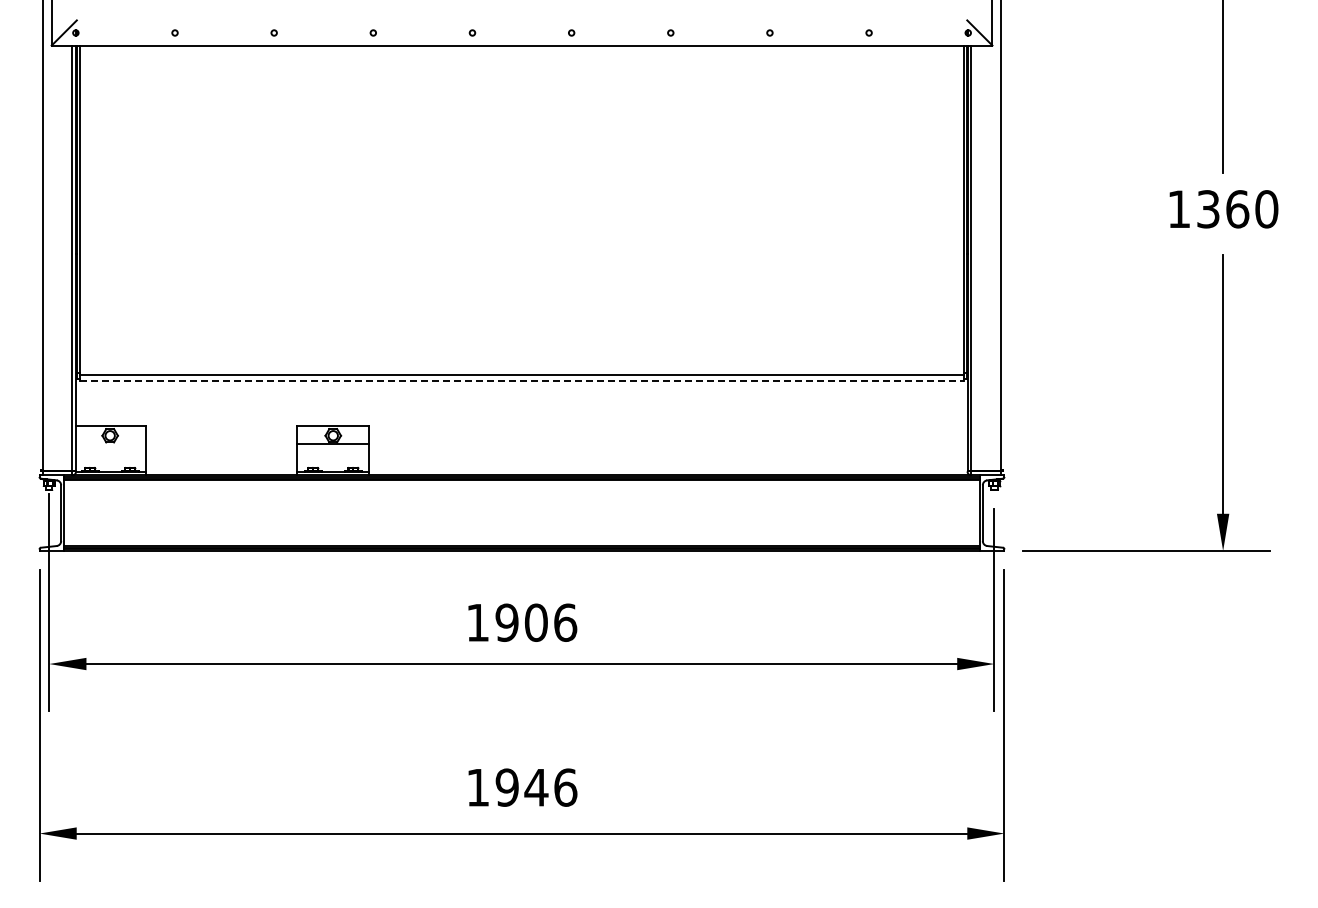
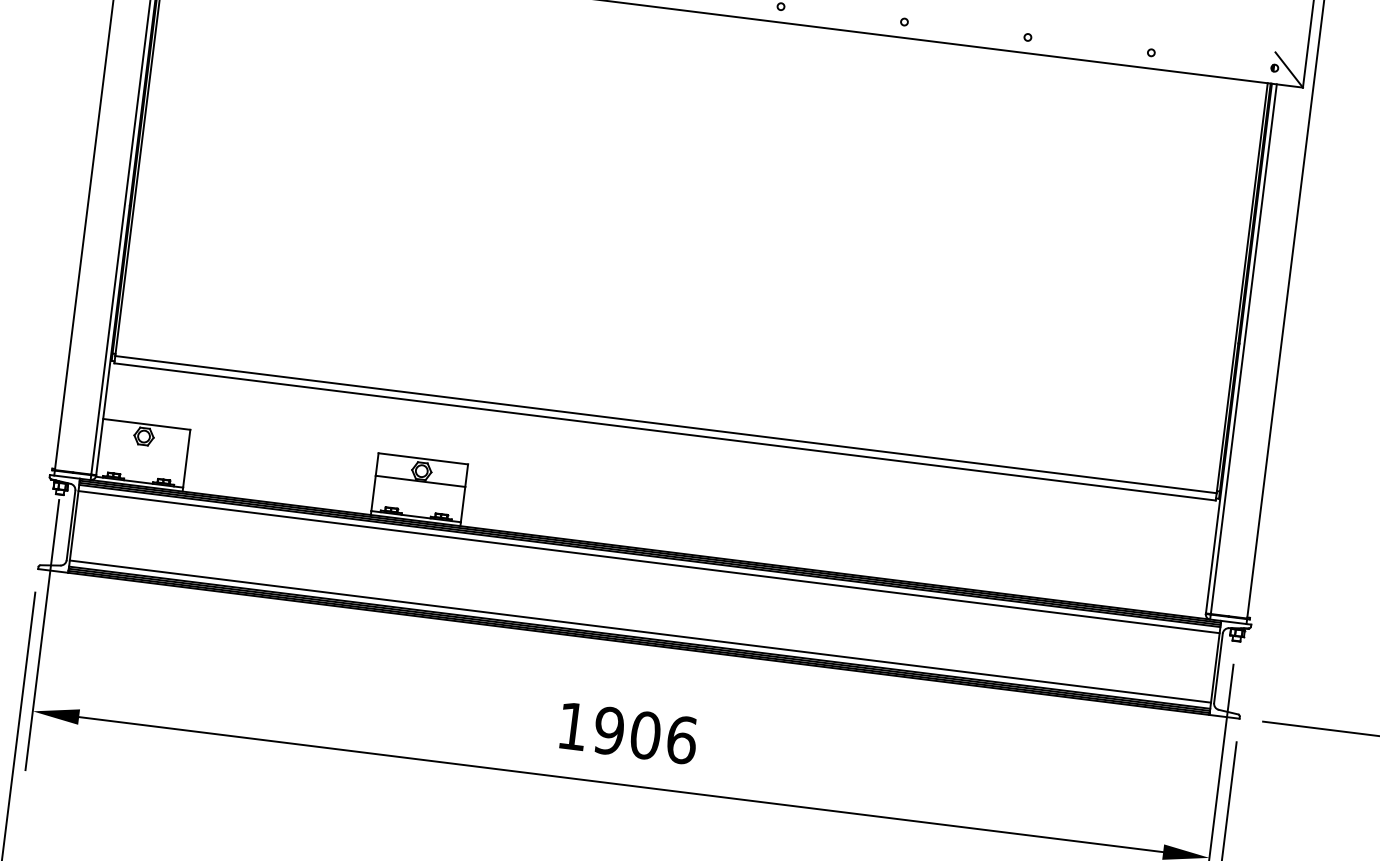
line: (522, 380) -> (665, 431), dashed -> solid
line: (521, 485) -> (648, 562), added
line: (521, 541) -> (639, 632), added

